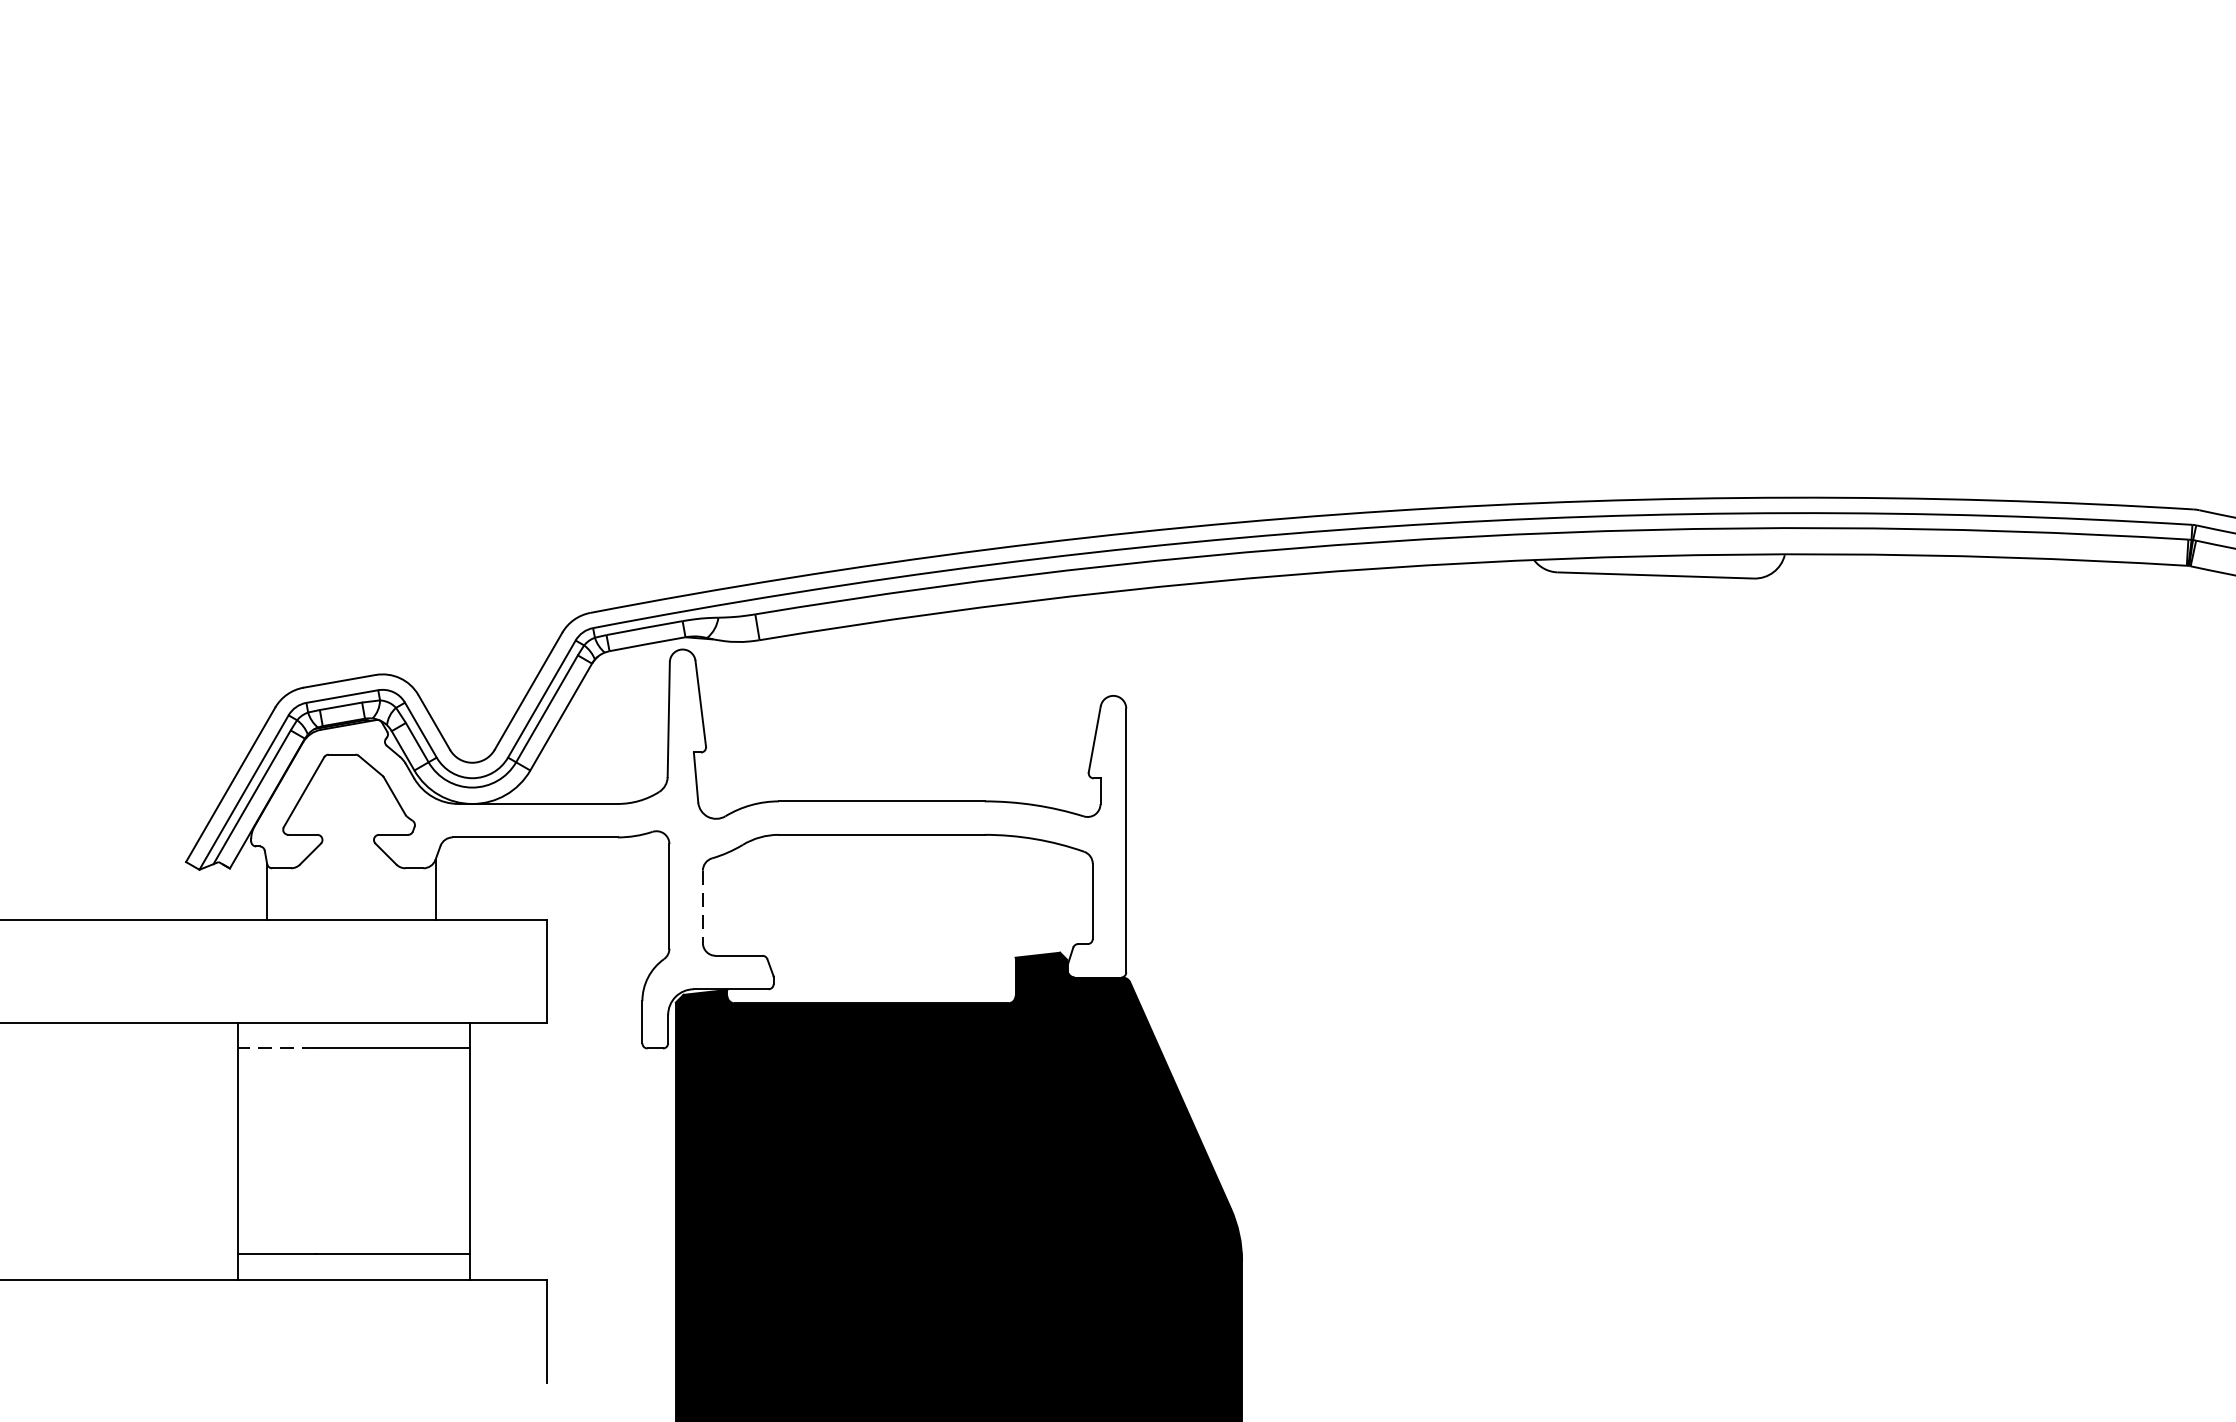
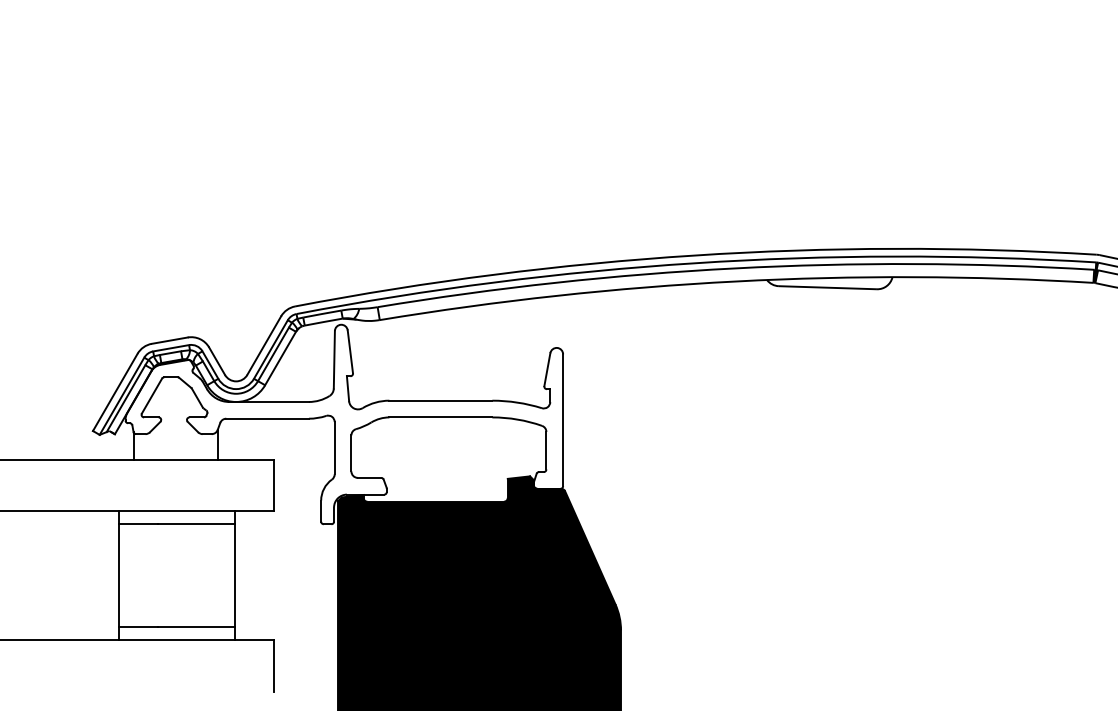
line: (703, 906) -> (351, 453), dashed -> solid
line: (275, 1048) -> (137, 524), dashed -> solid

